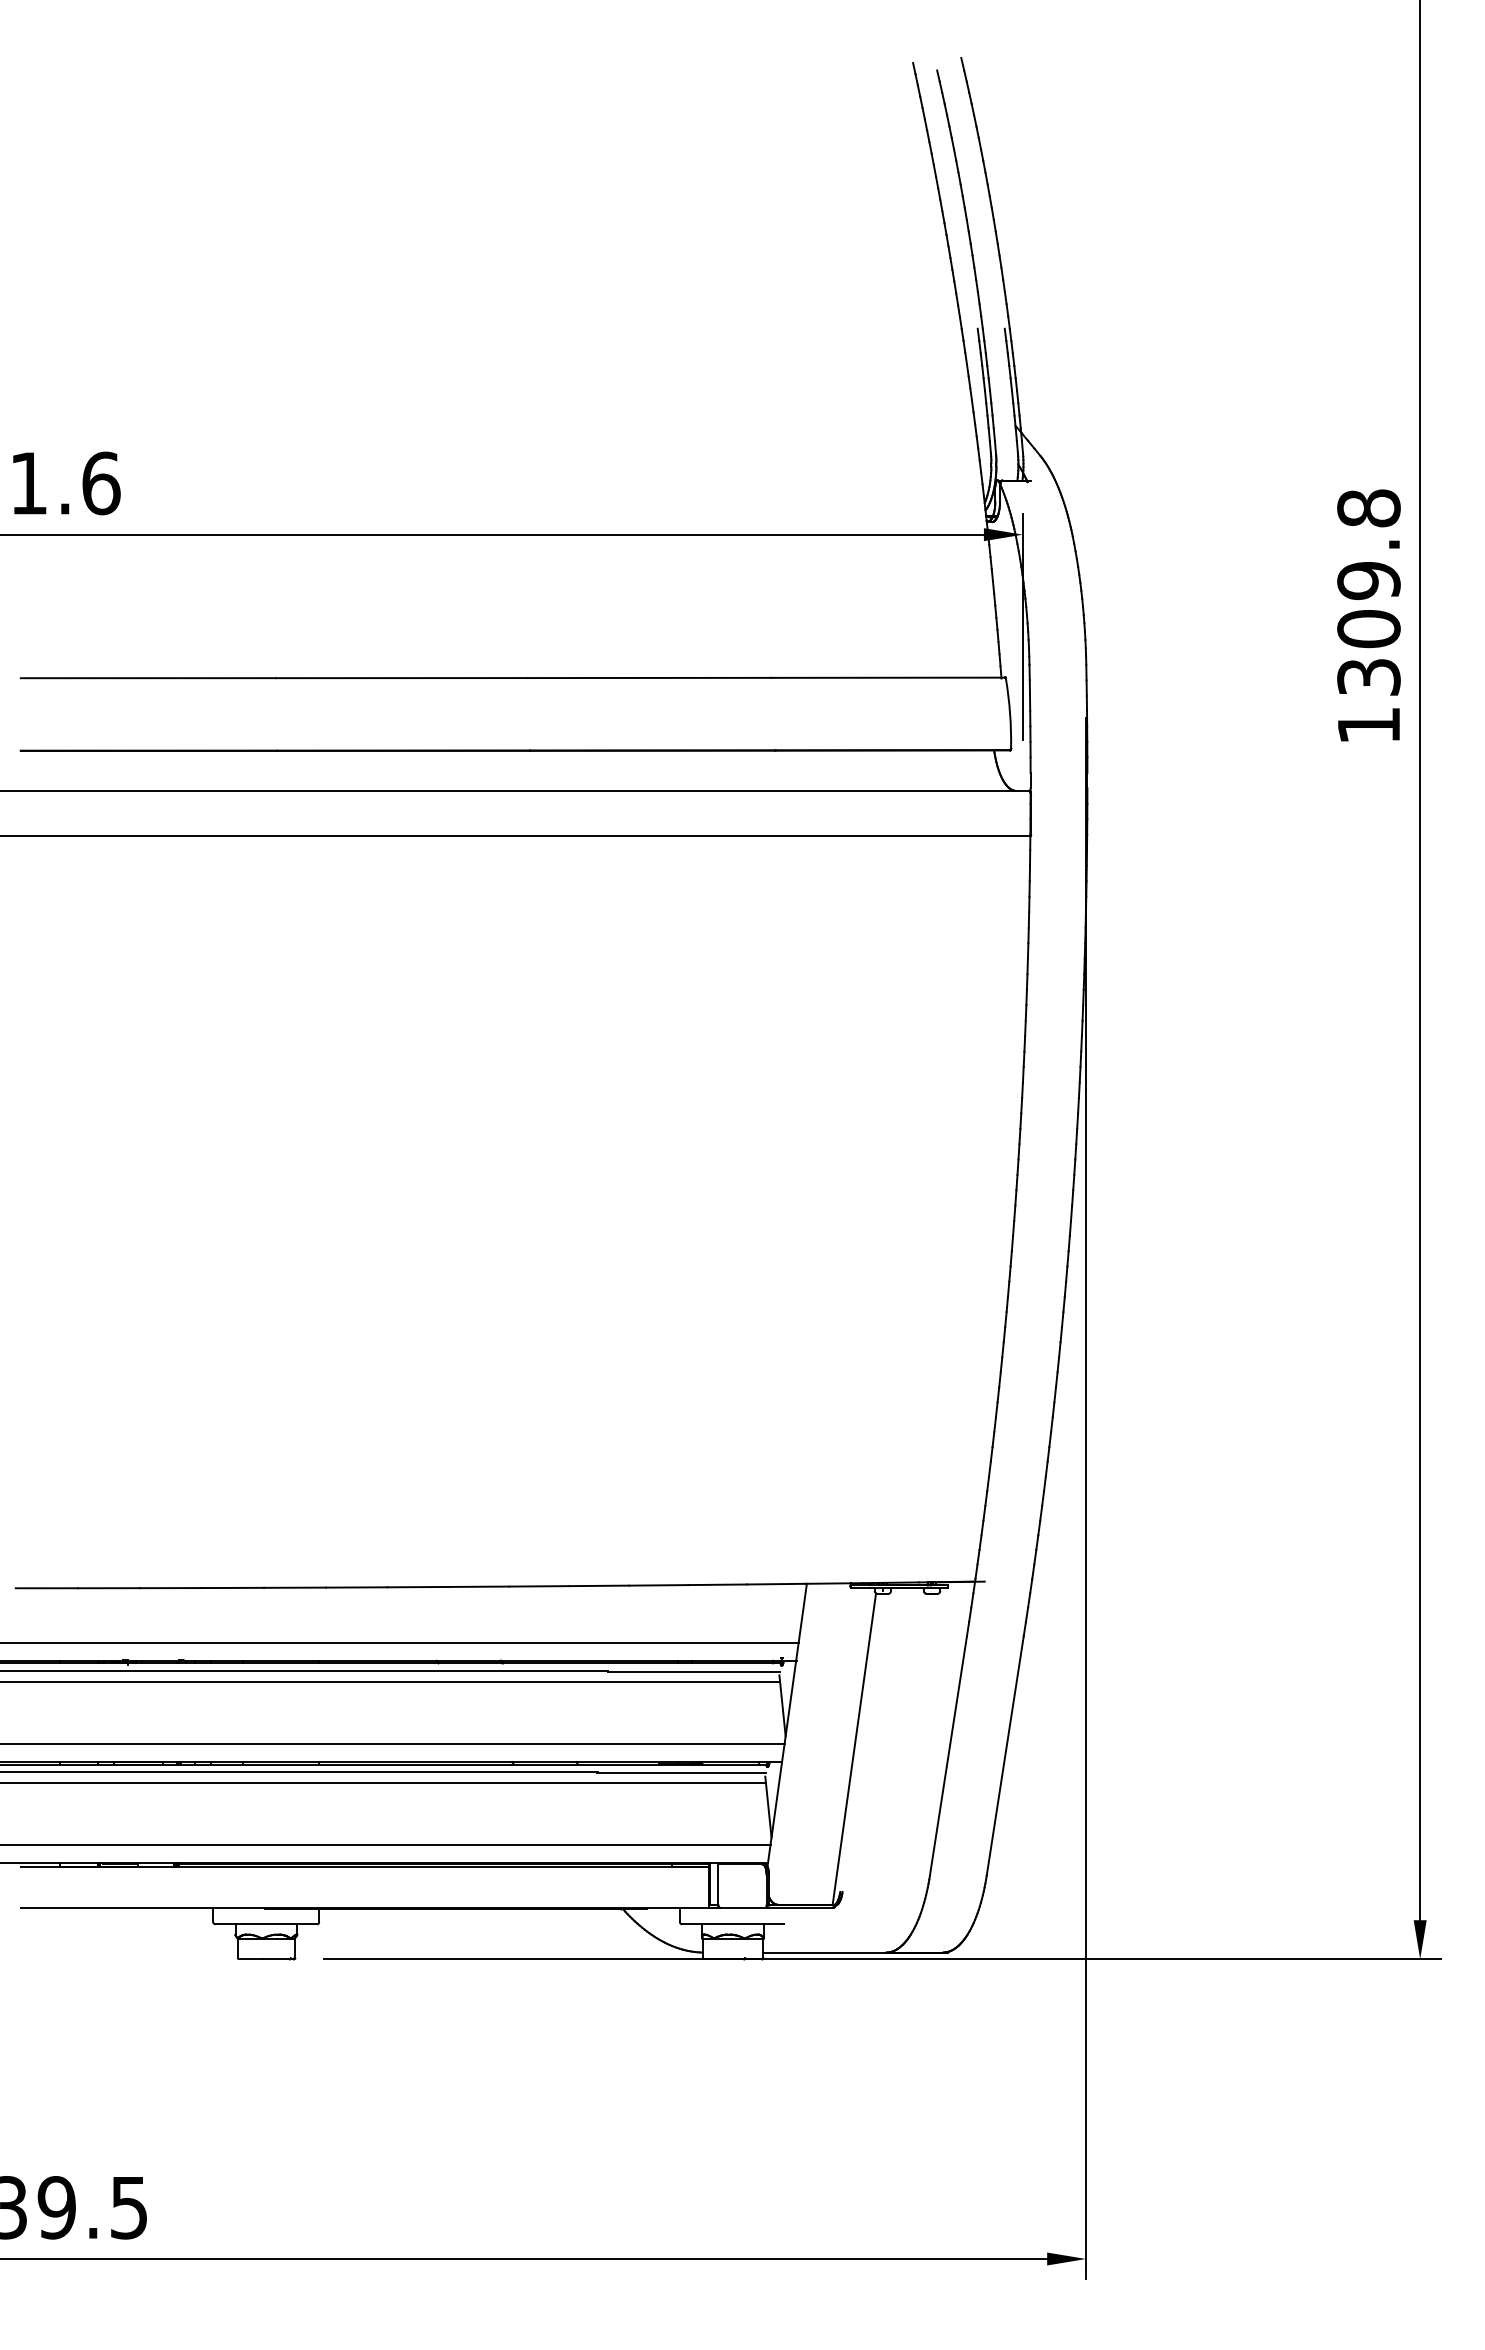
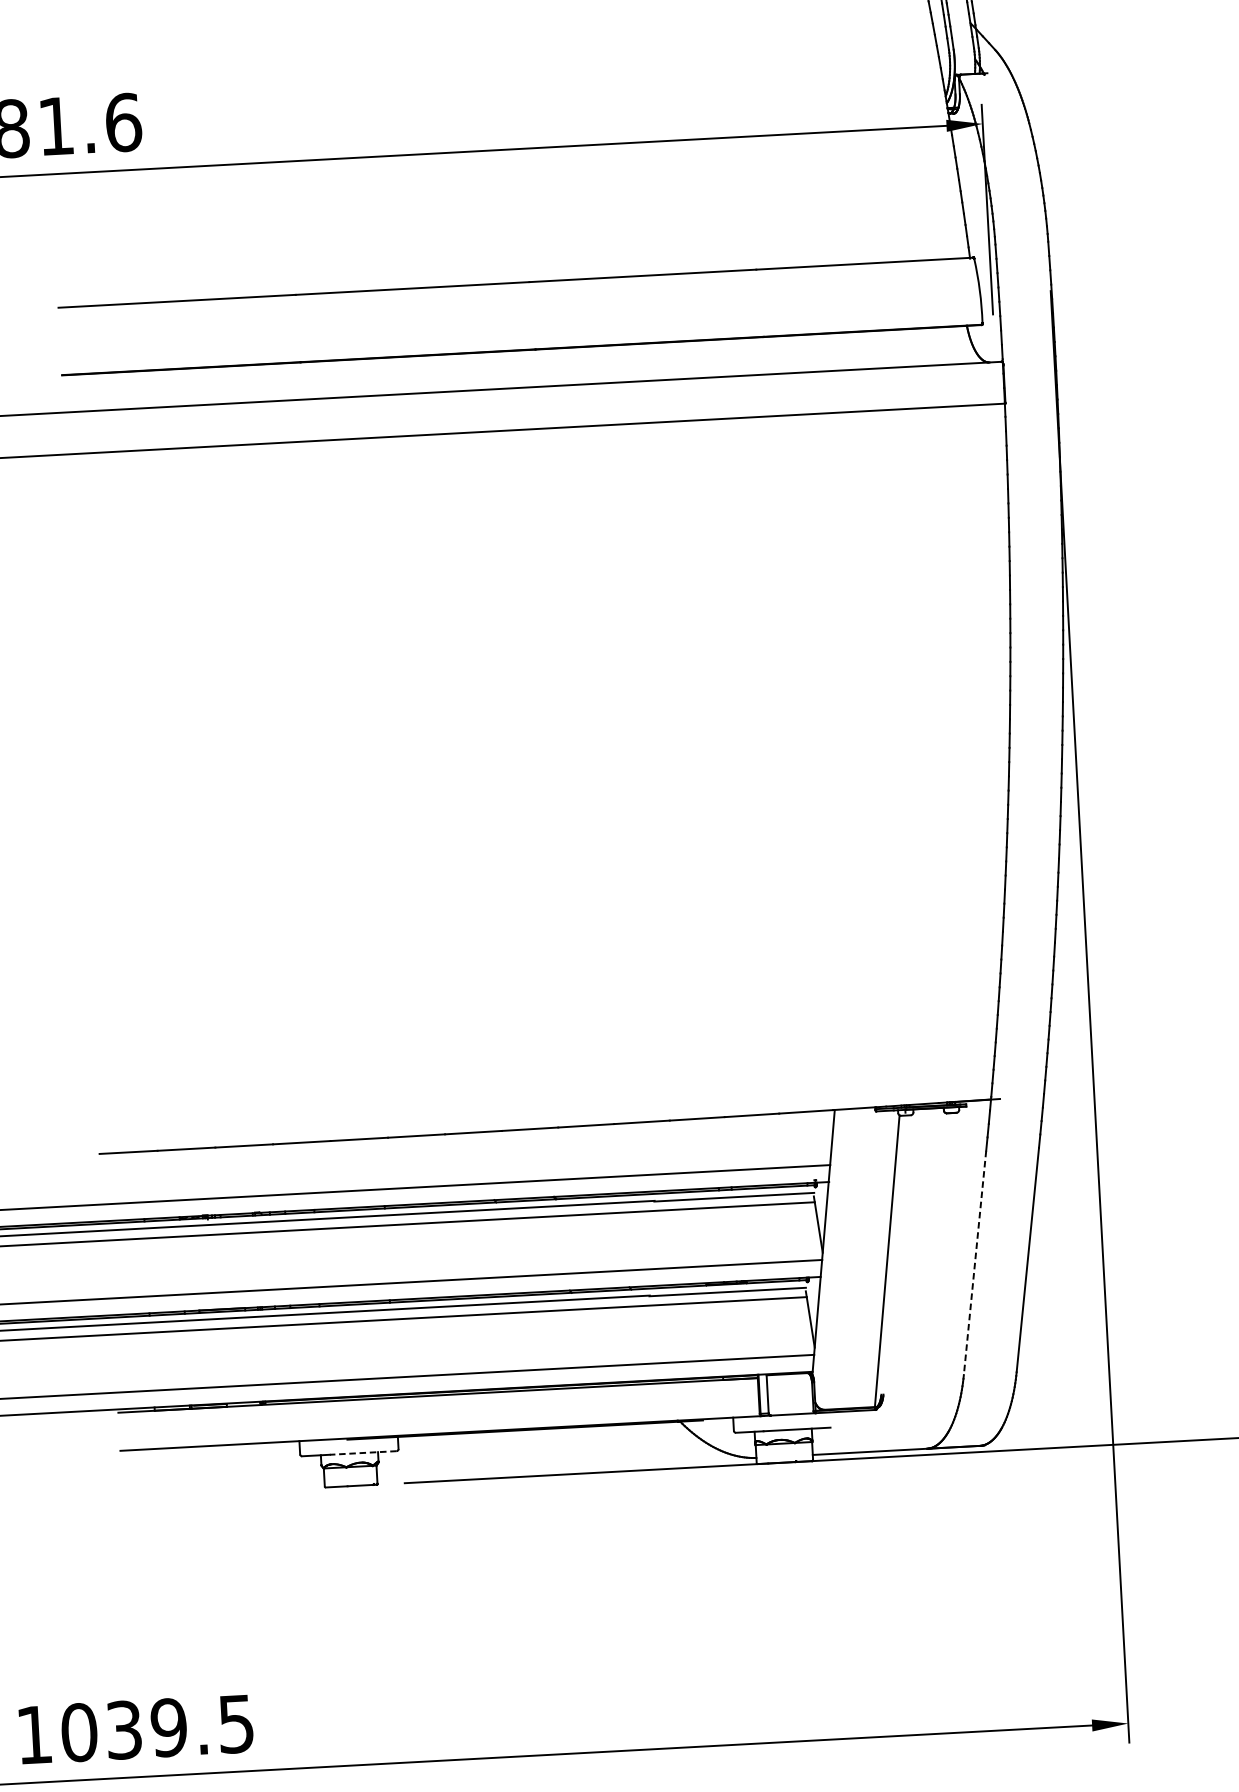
line: (948, 1756) -> (975, 1263), solid -> dashed
line: (281, 1924) -> (363, 1453), solid -> dashed

